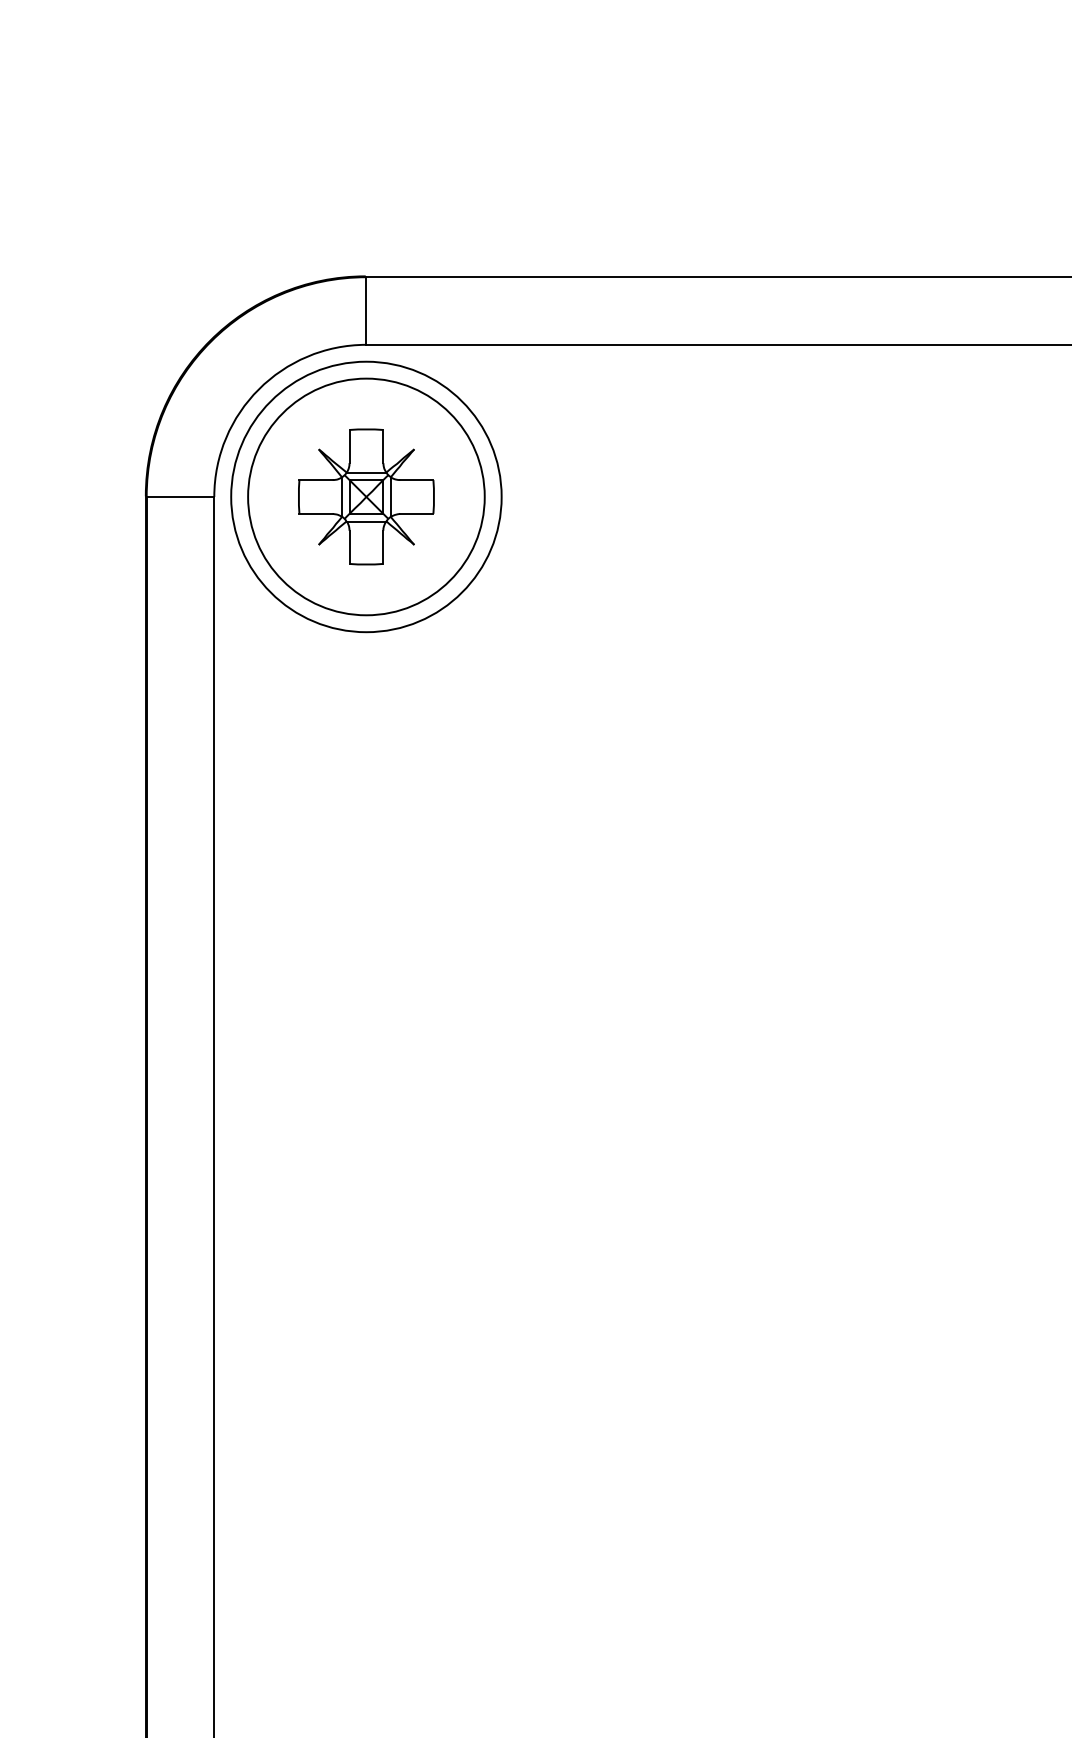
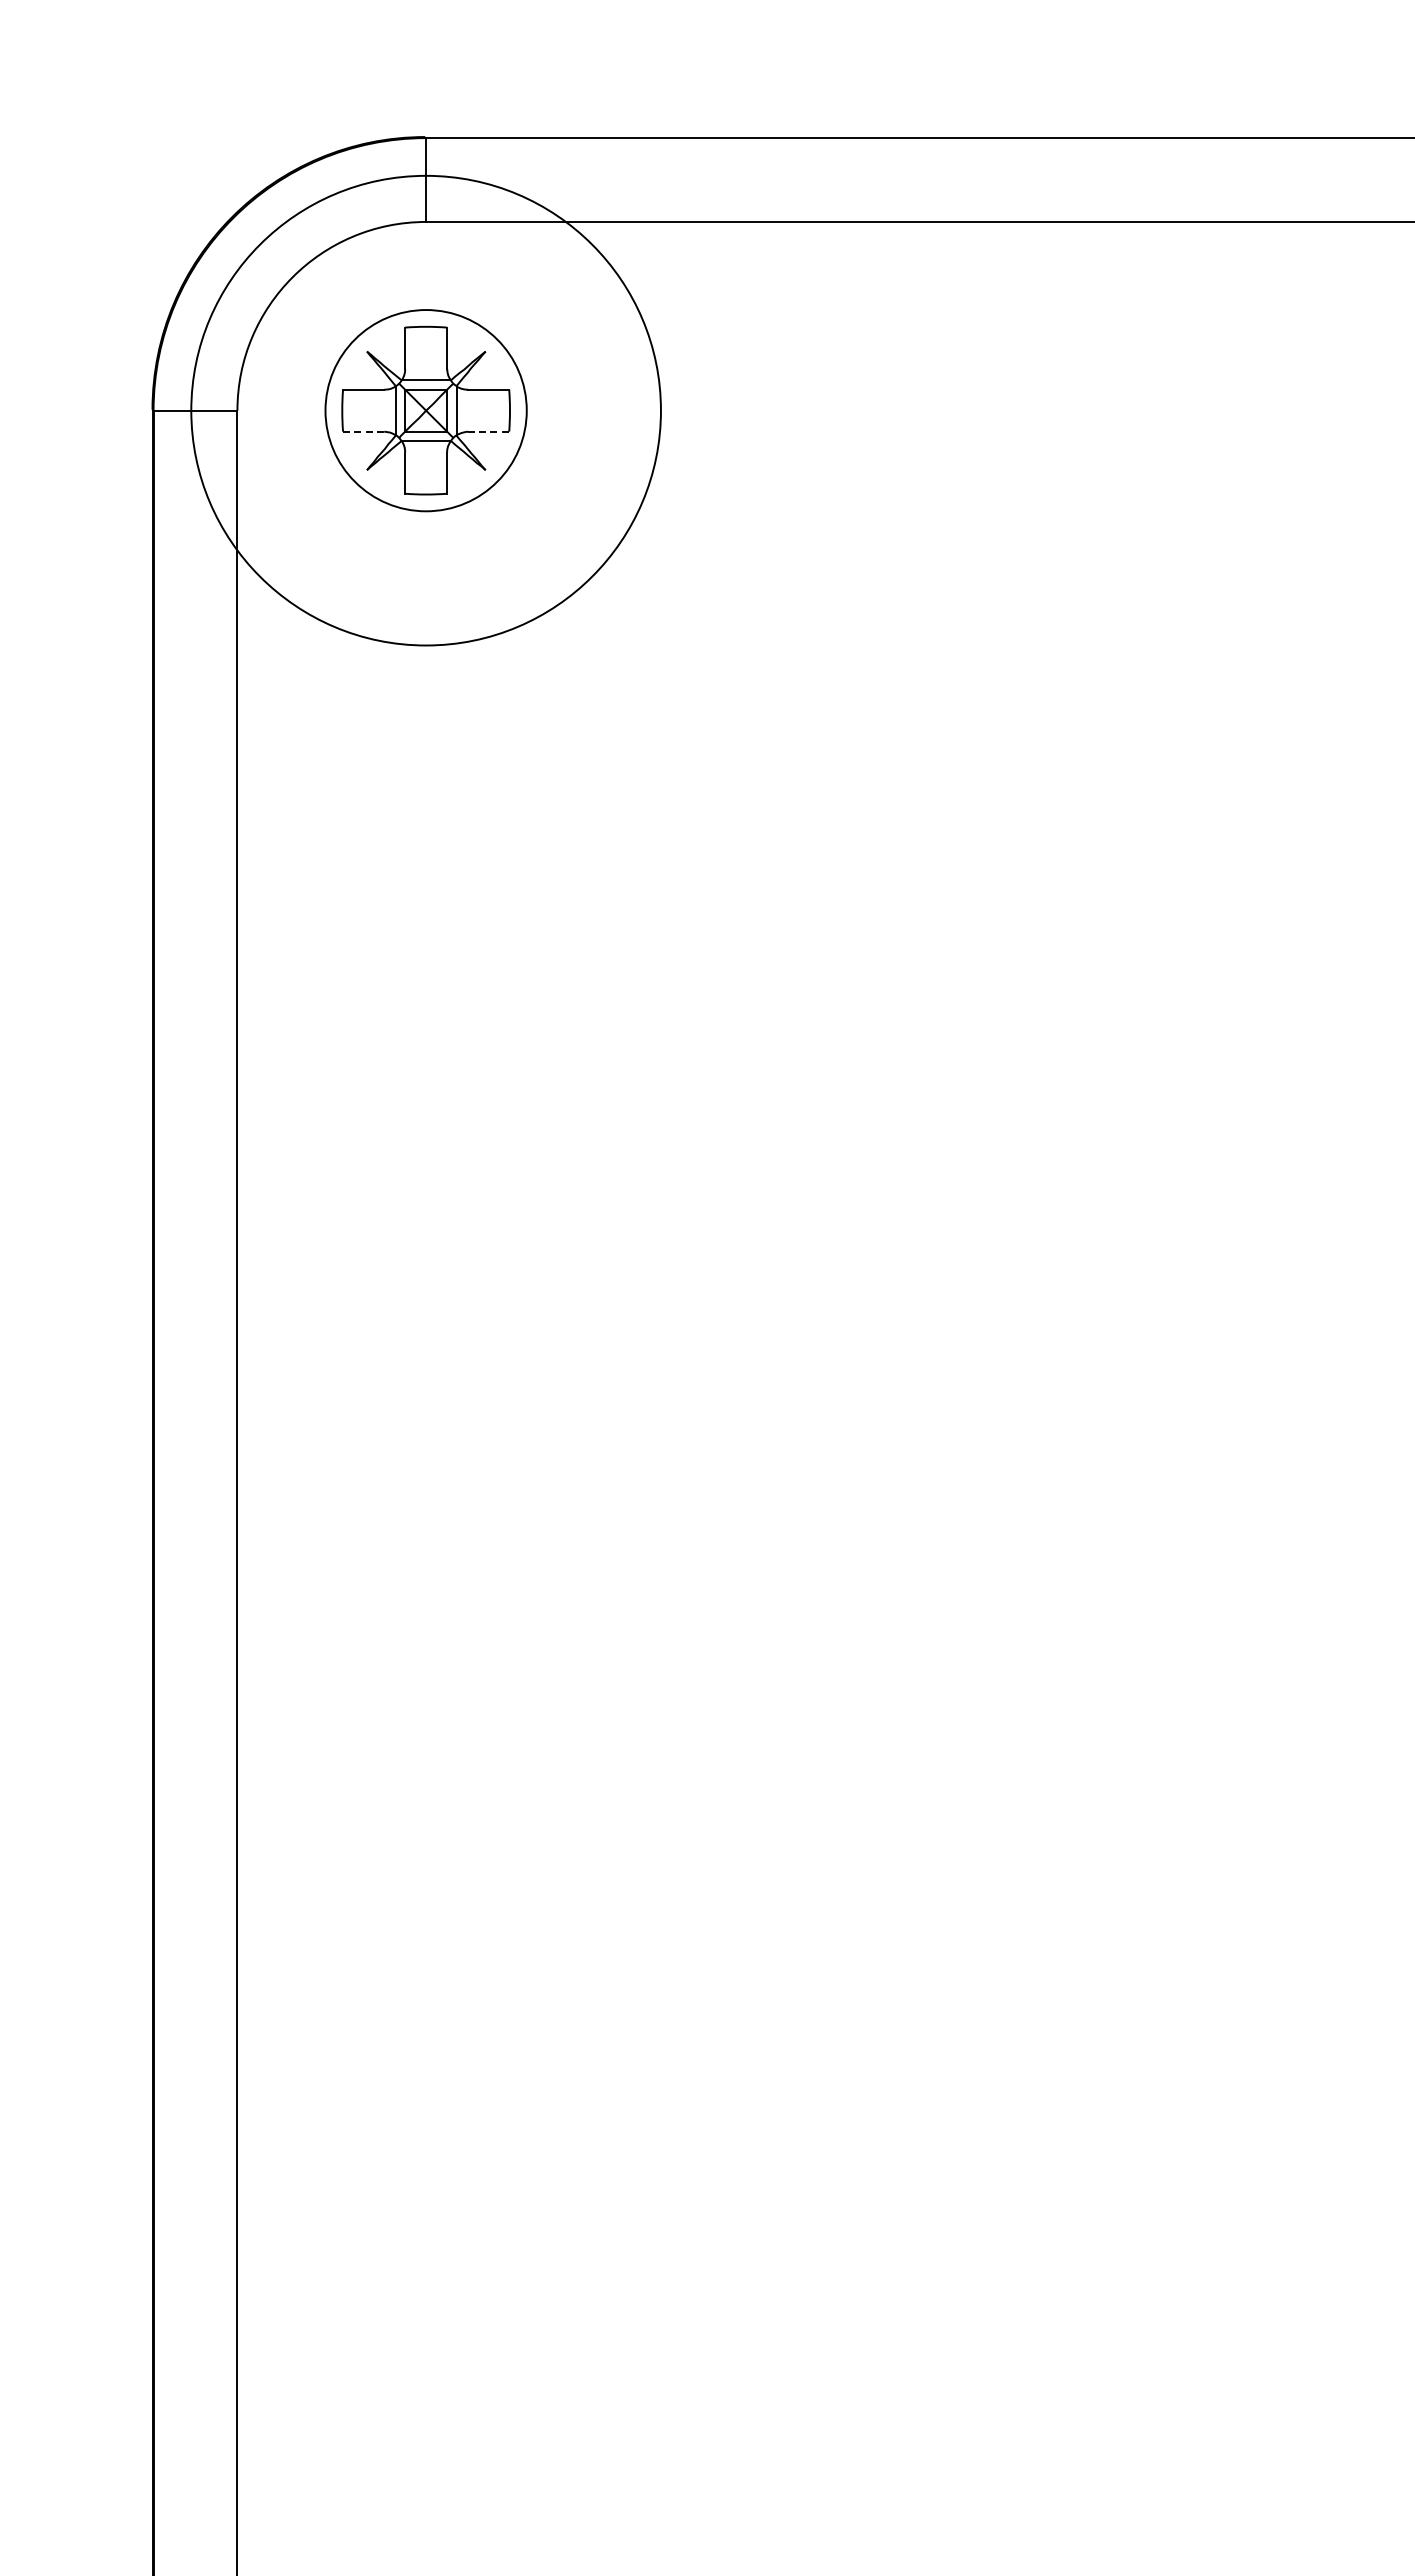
circle: (365, 496) -> (425, 410), size x0.6
circle: (365, 496) -> (425, 410), size x1.6
line: (315, 513) -> (363, 431), solid -> dashed
line: (416, 513) -> (488, 431), solid -> dashed

